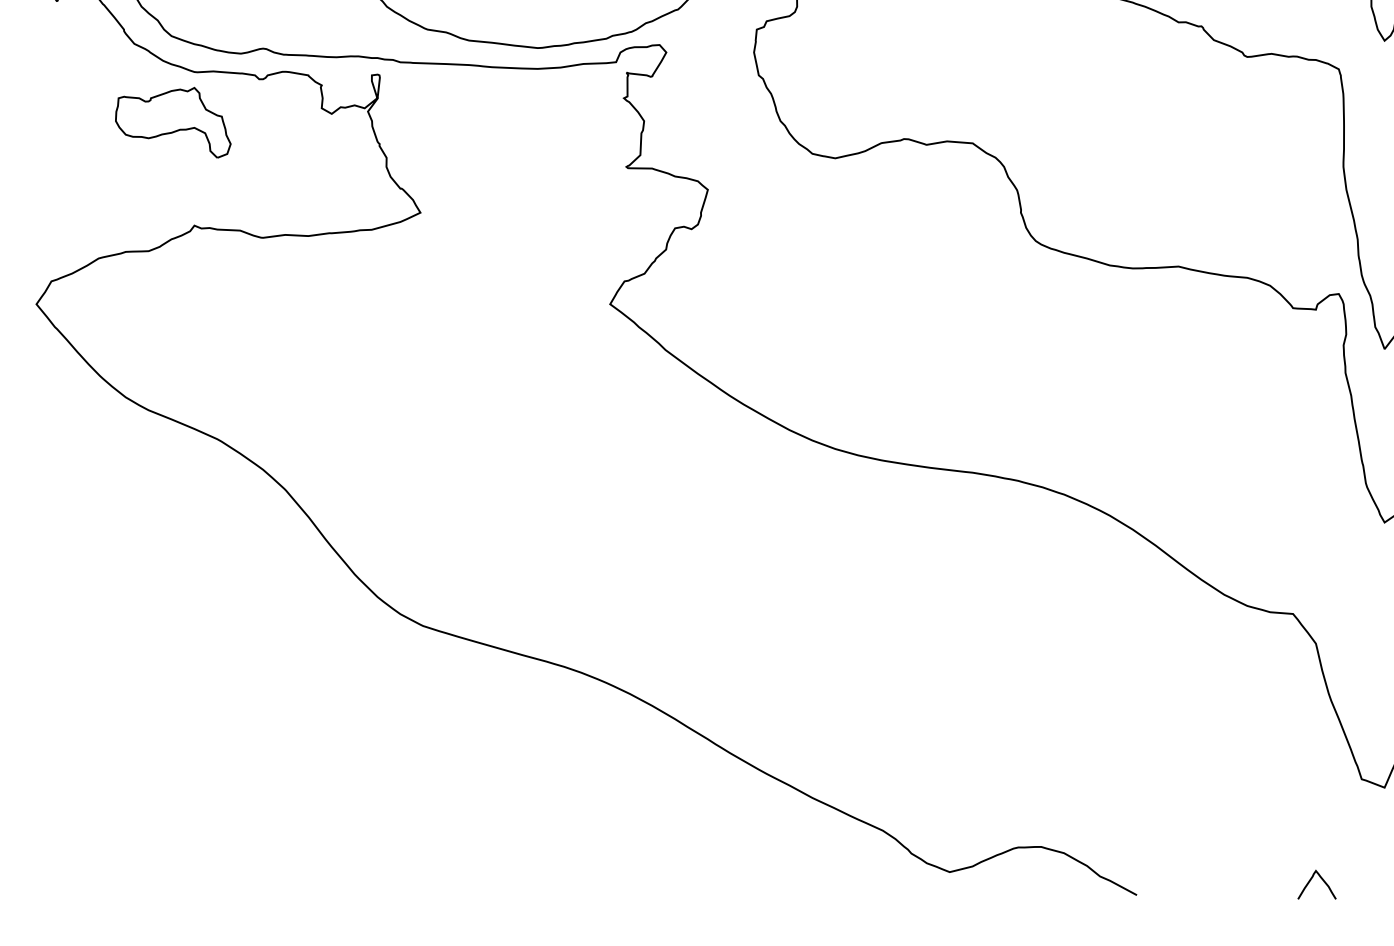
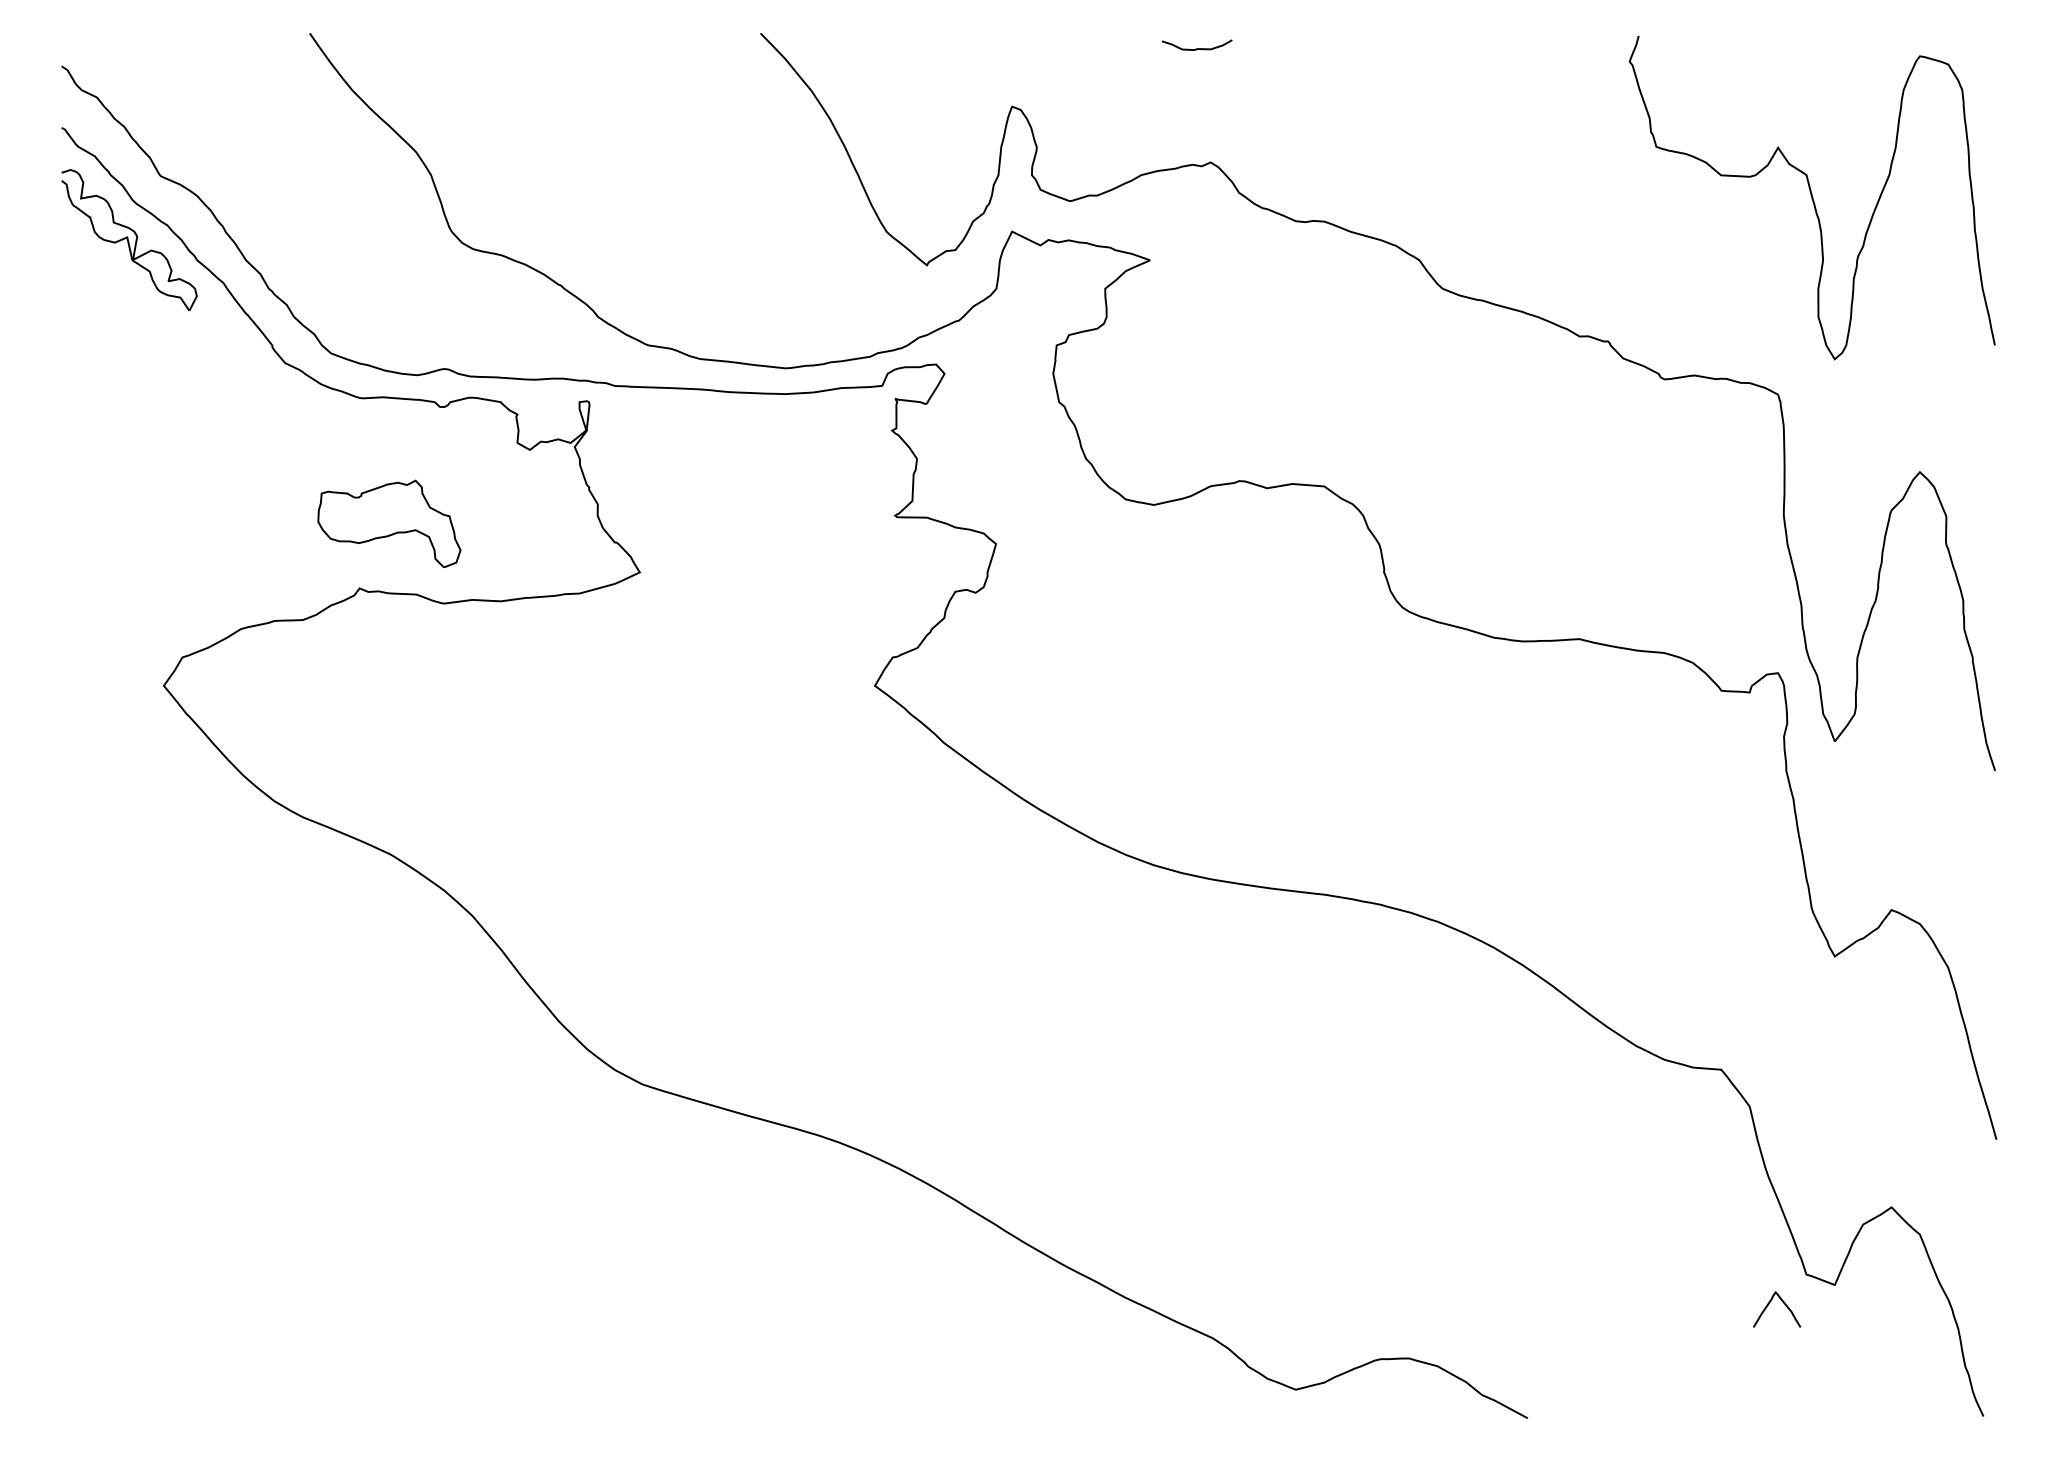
part: (173, 122) -> (389, 523), moved
curve: (1322, 880) -> (1783, 1303), moved

